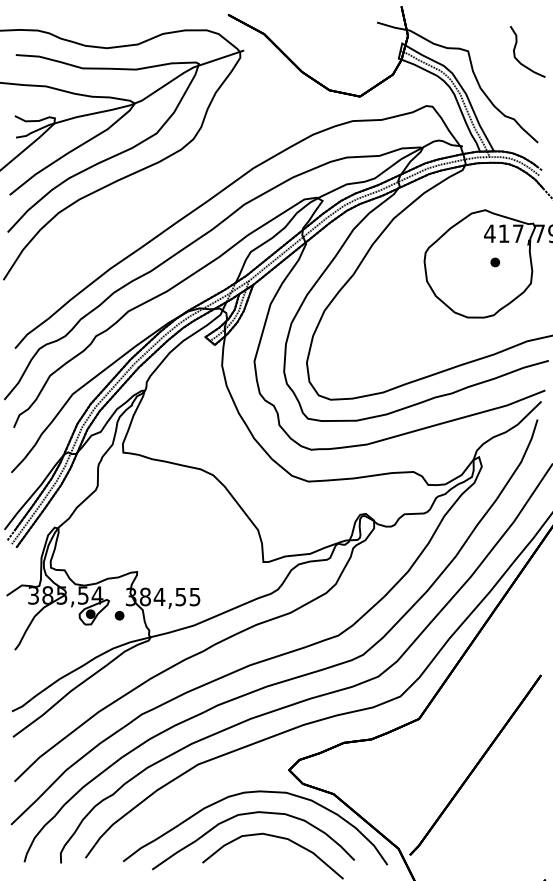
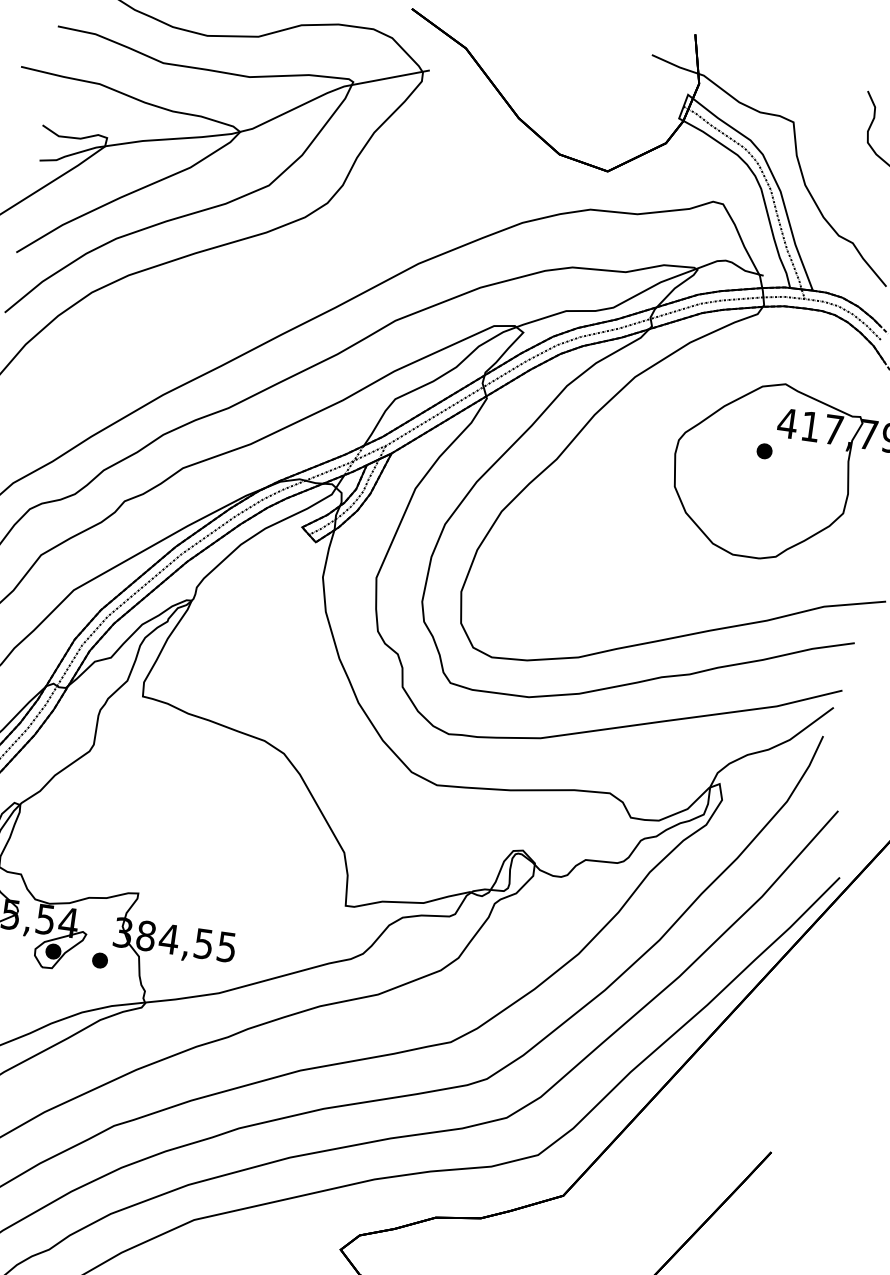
part: (495, 262) -> (764, 451), moved

